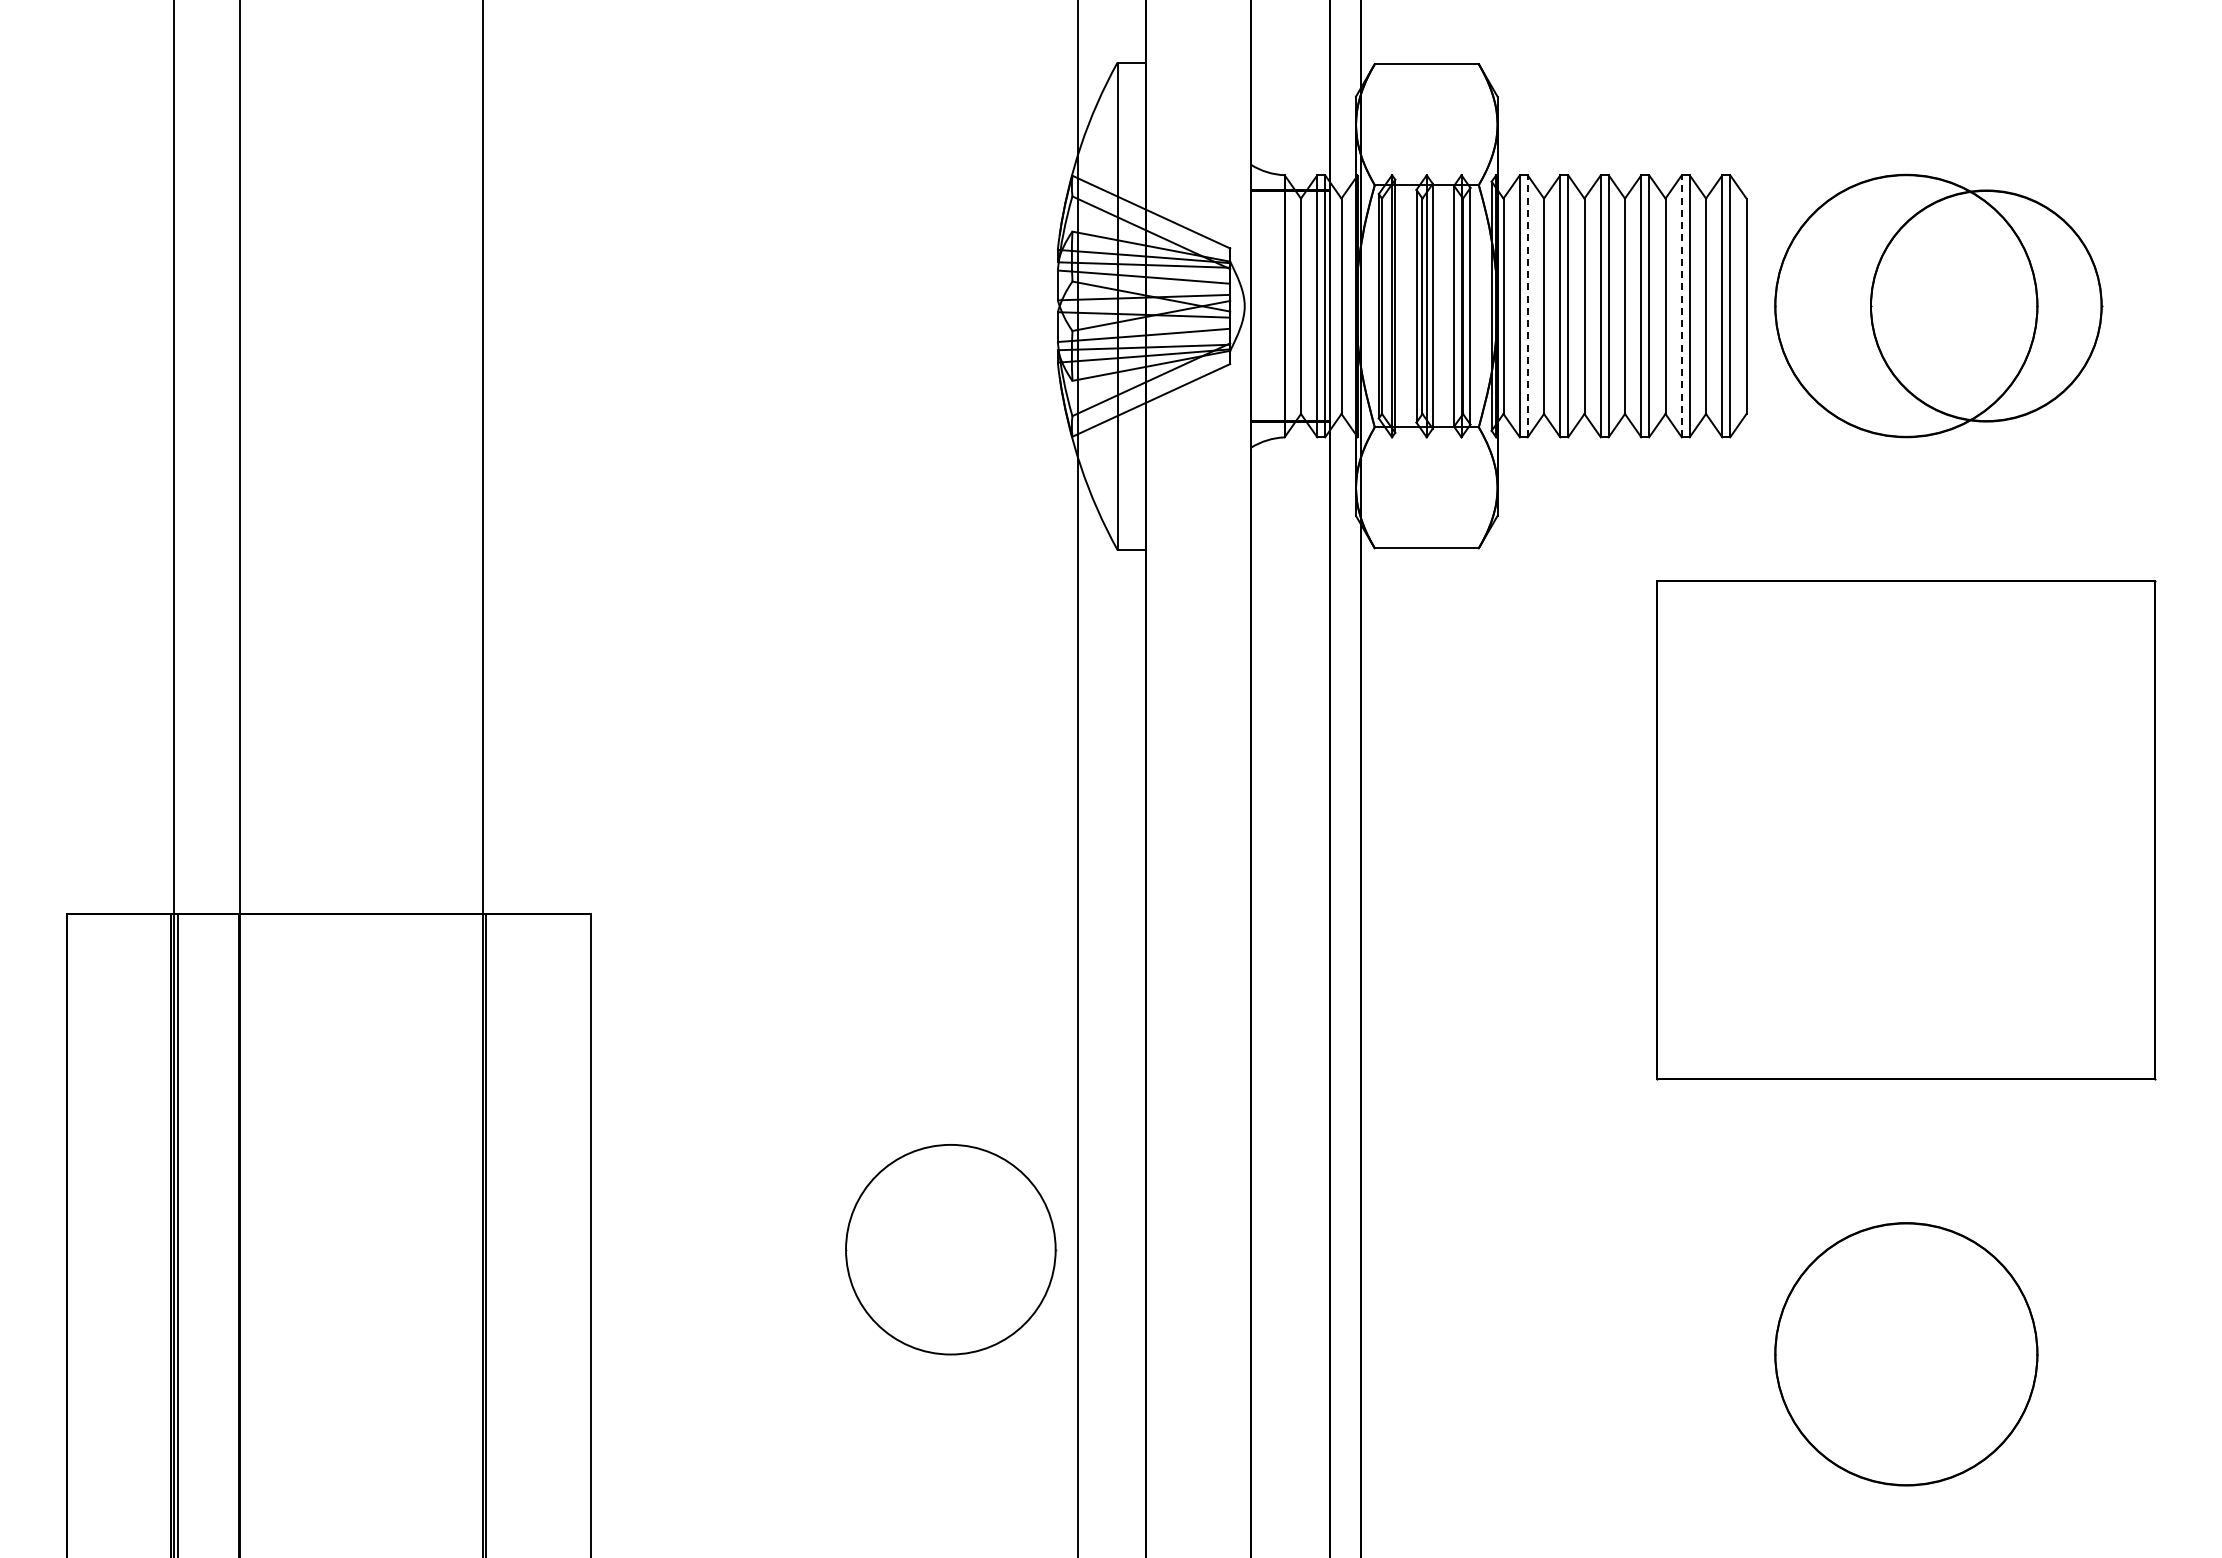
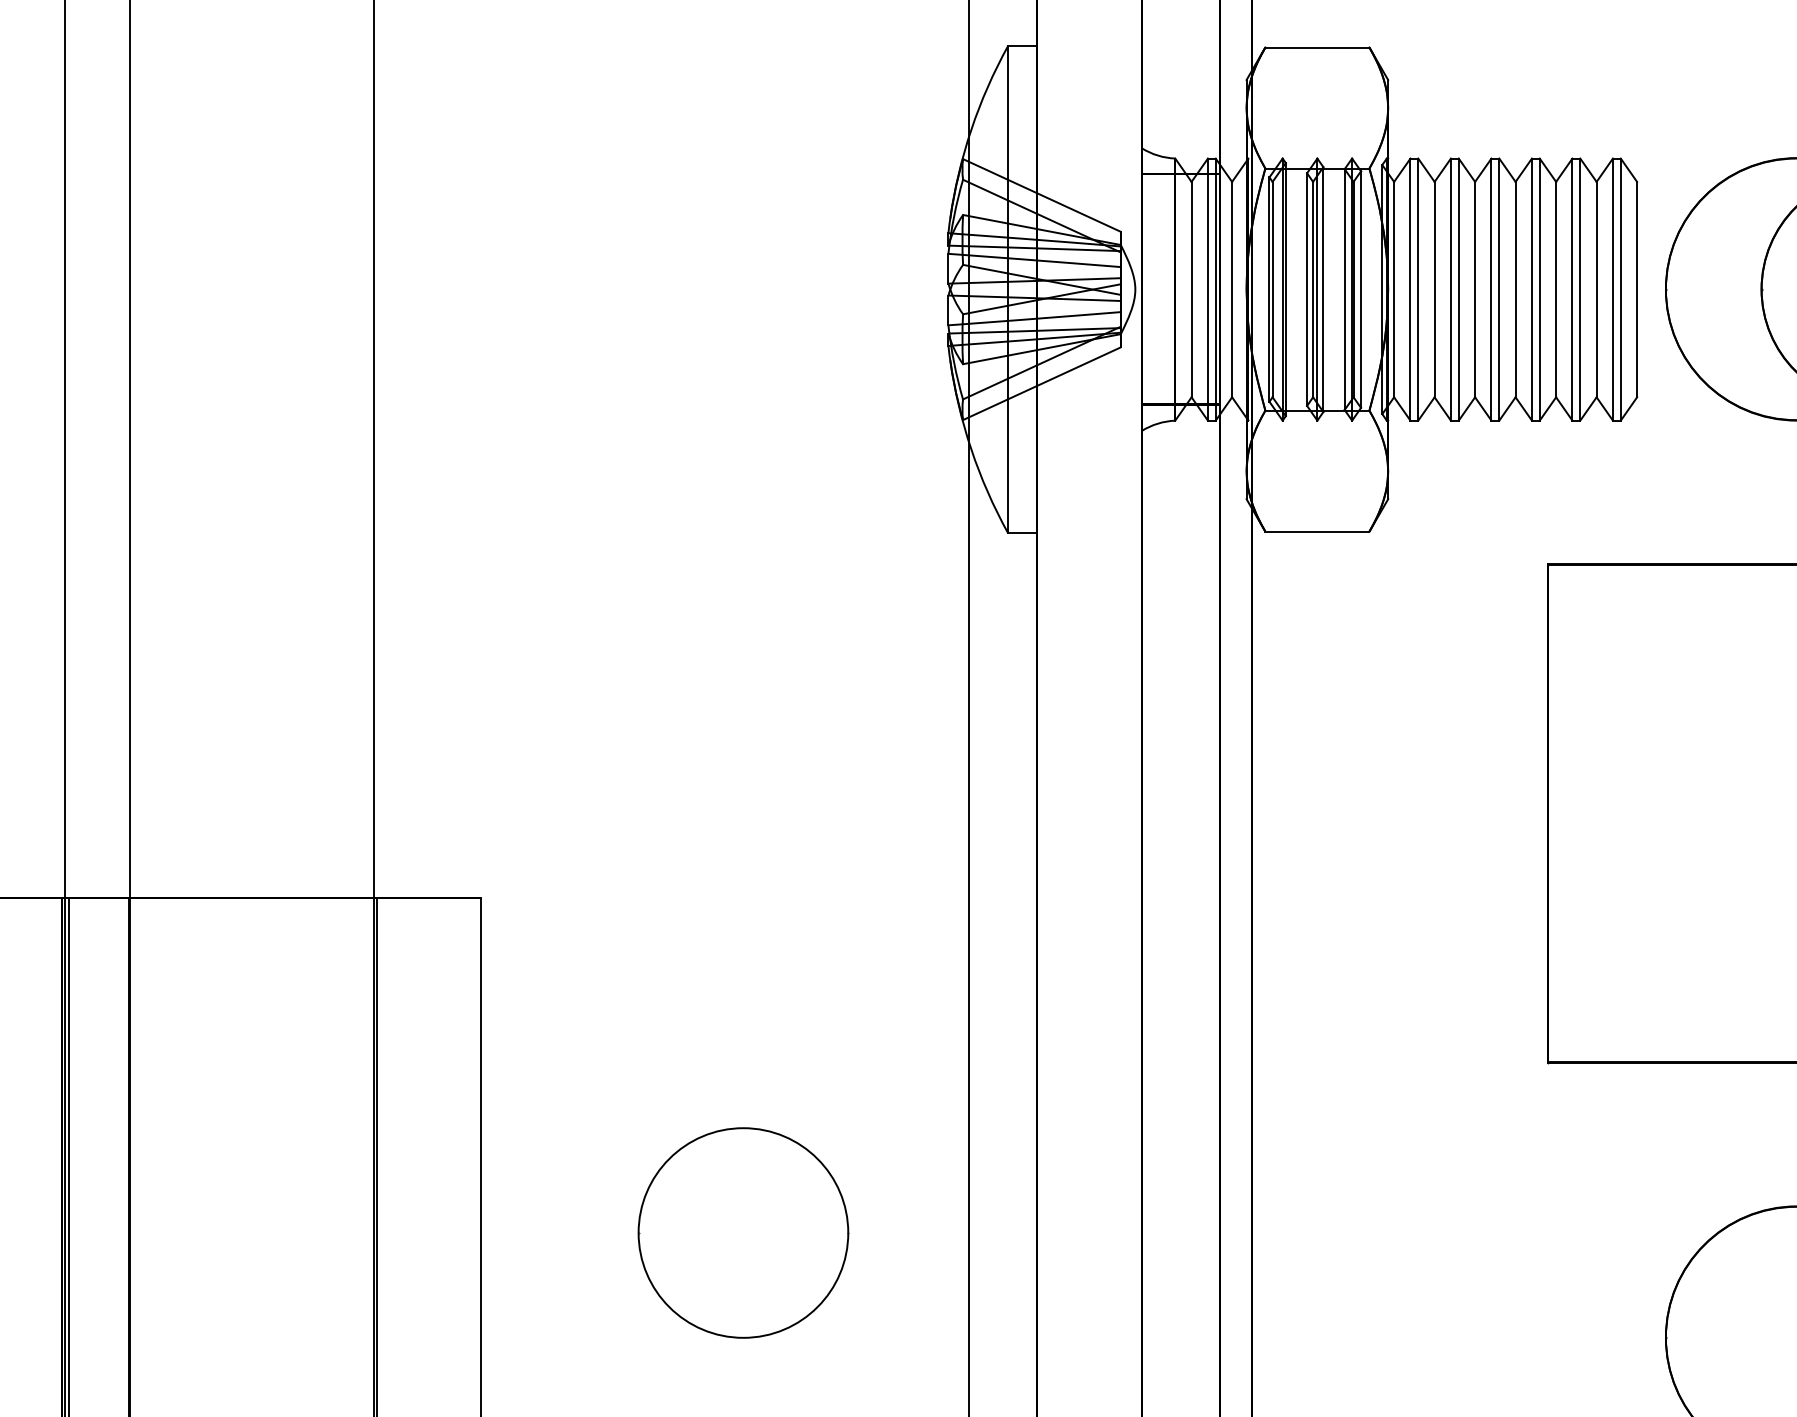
line: (1527, 305) -> (1418, 288), dashed -> solid
line: (1681, 305) -> (1572, 288), dashed -> solid
part: (951, 1249) -> (744, 1232), moved

